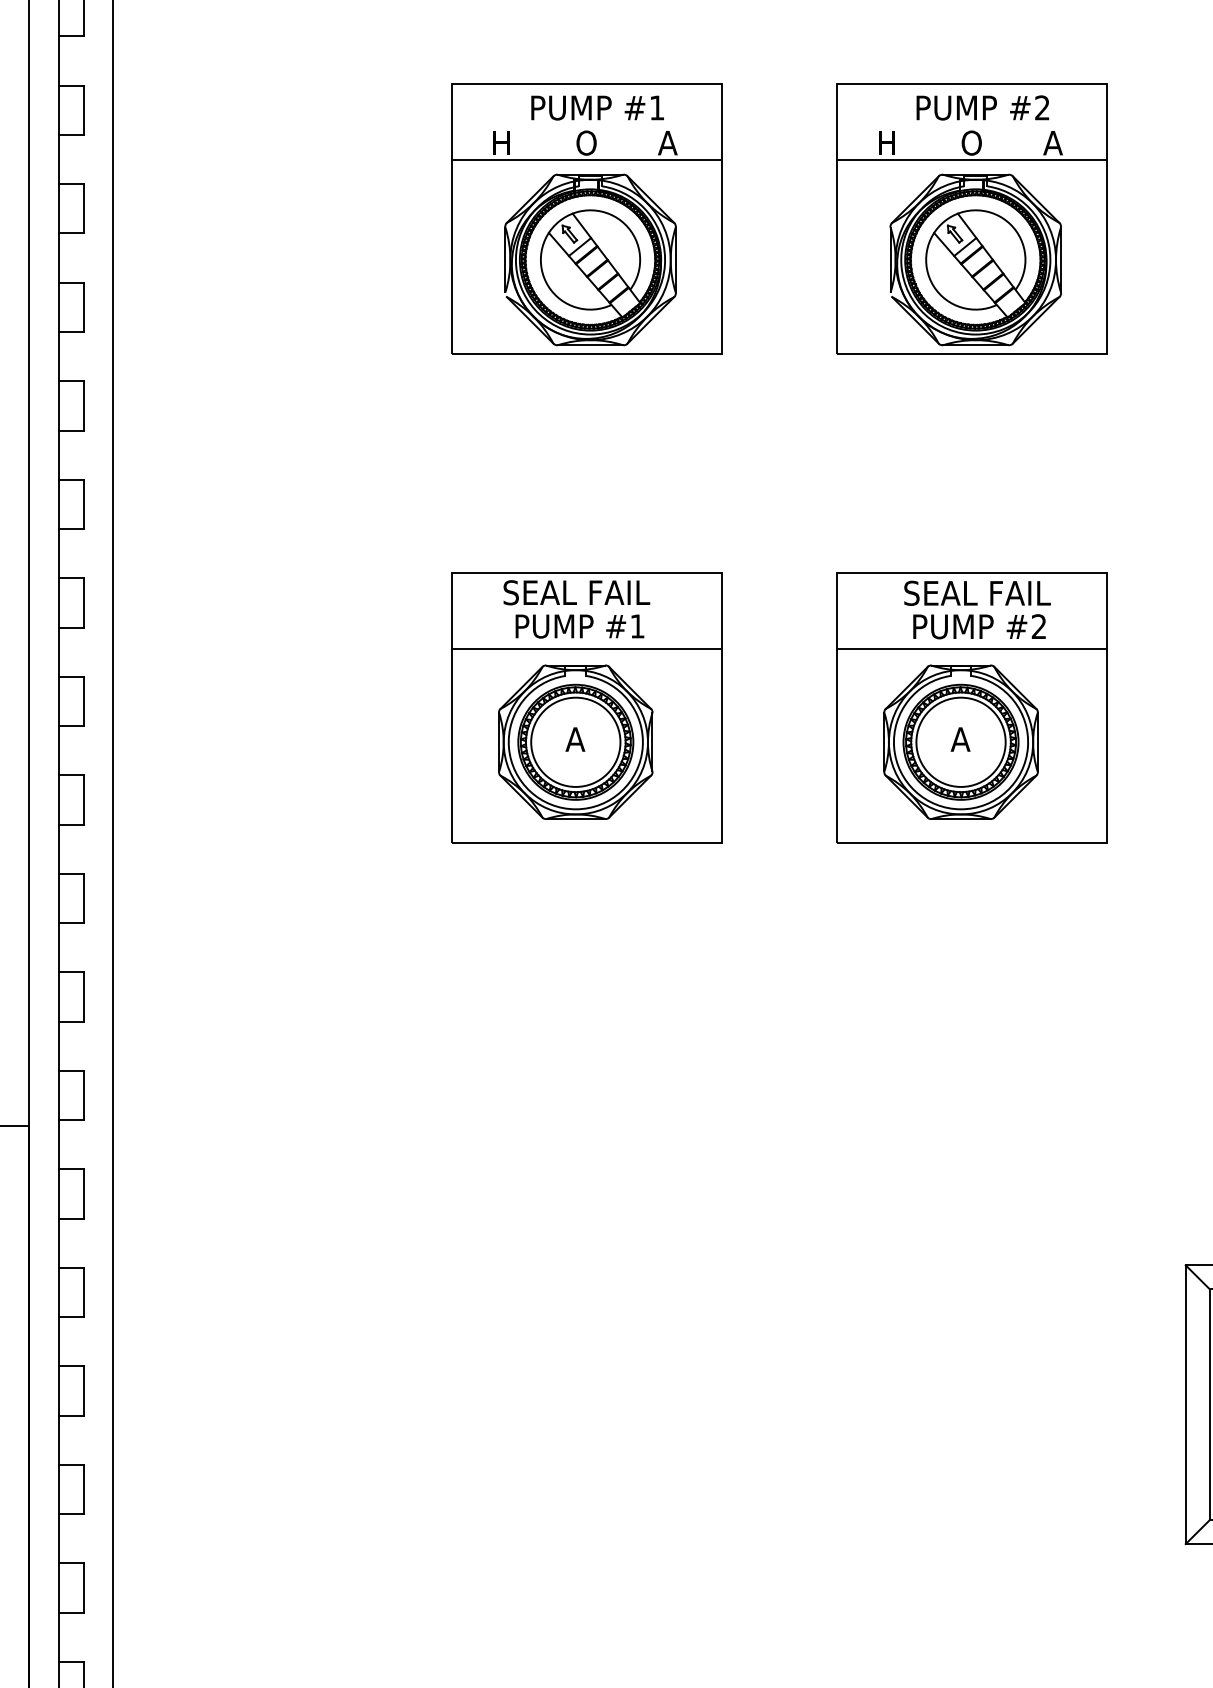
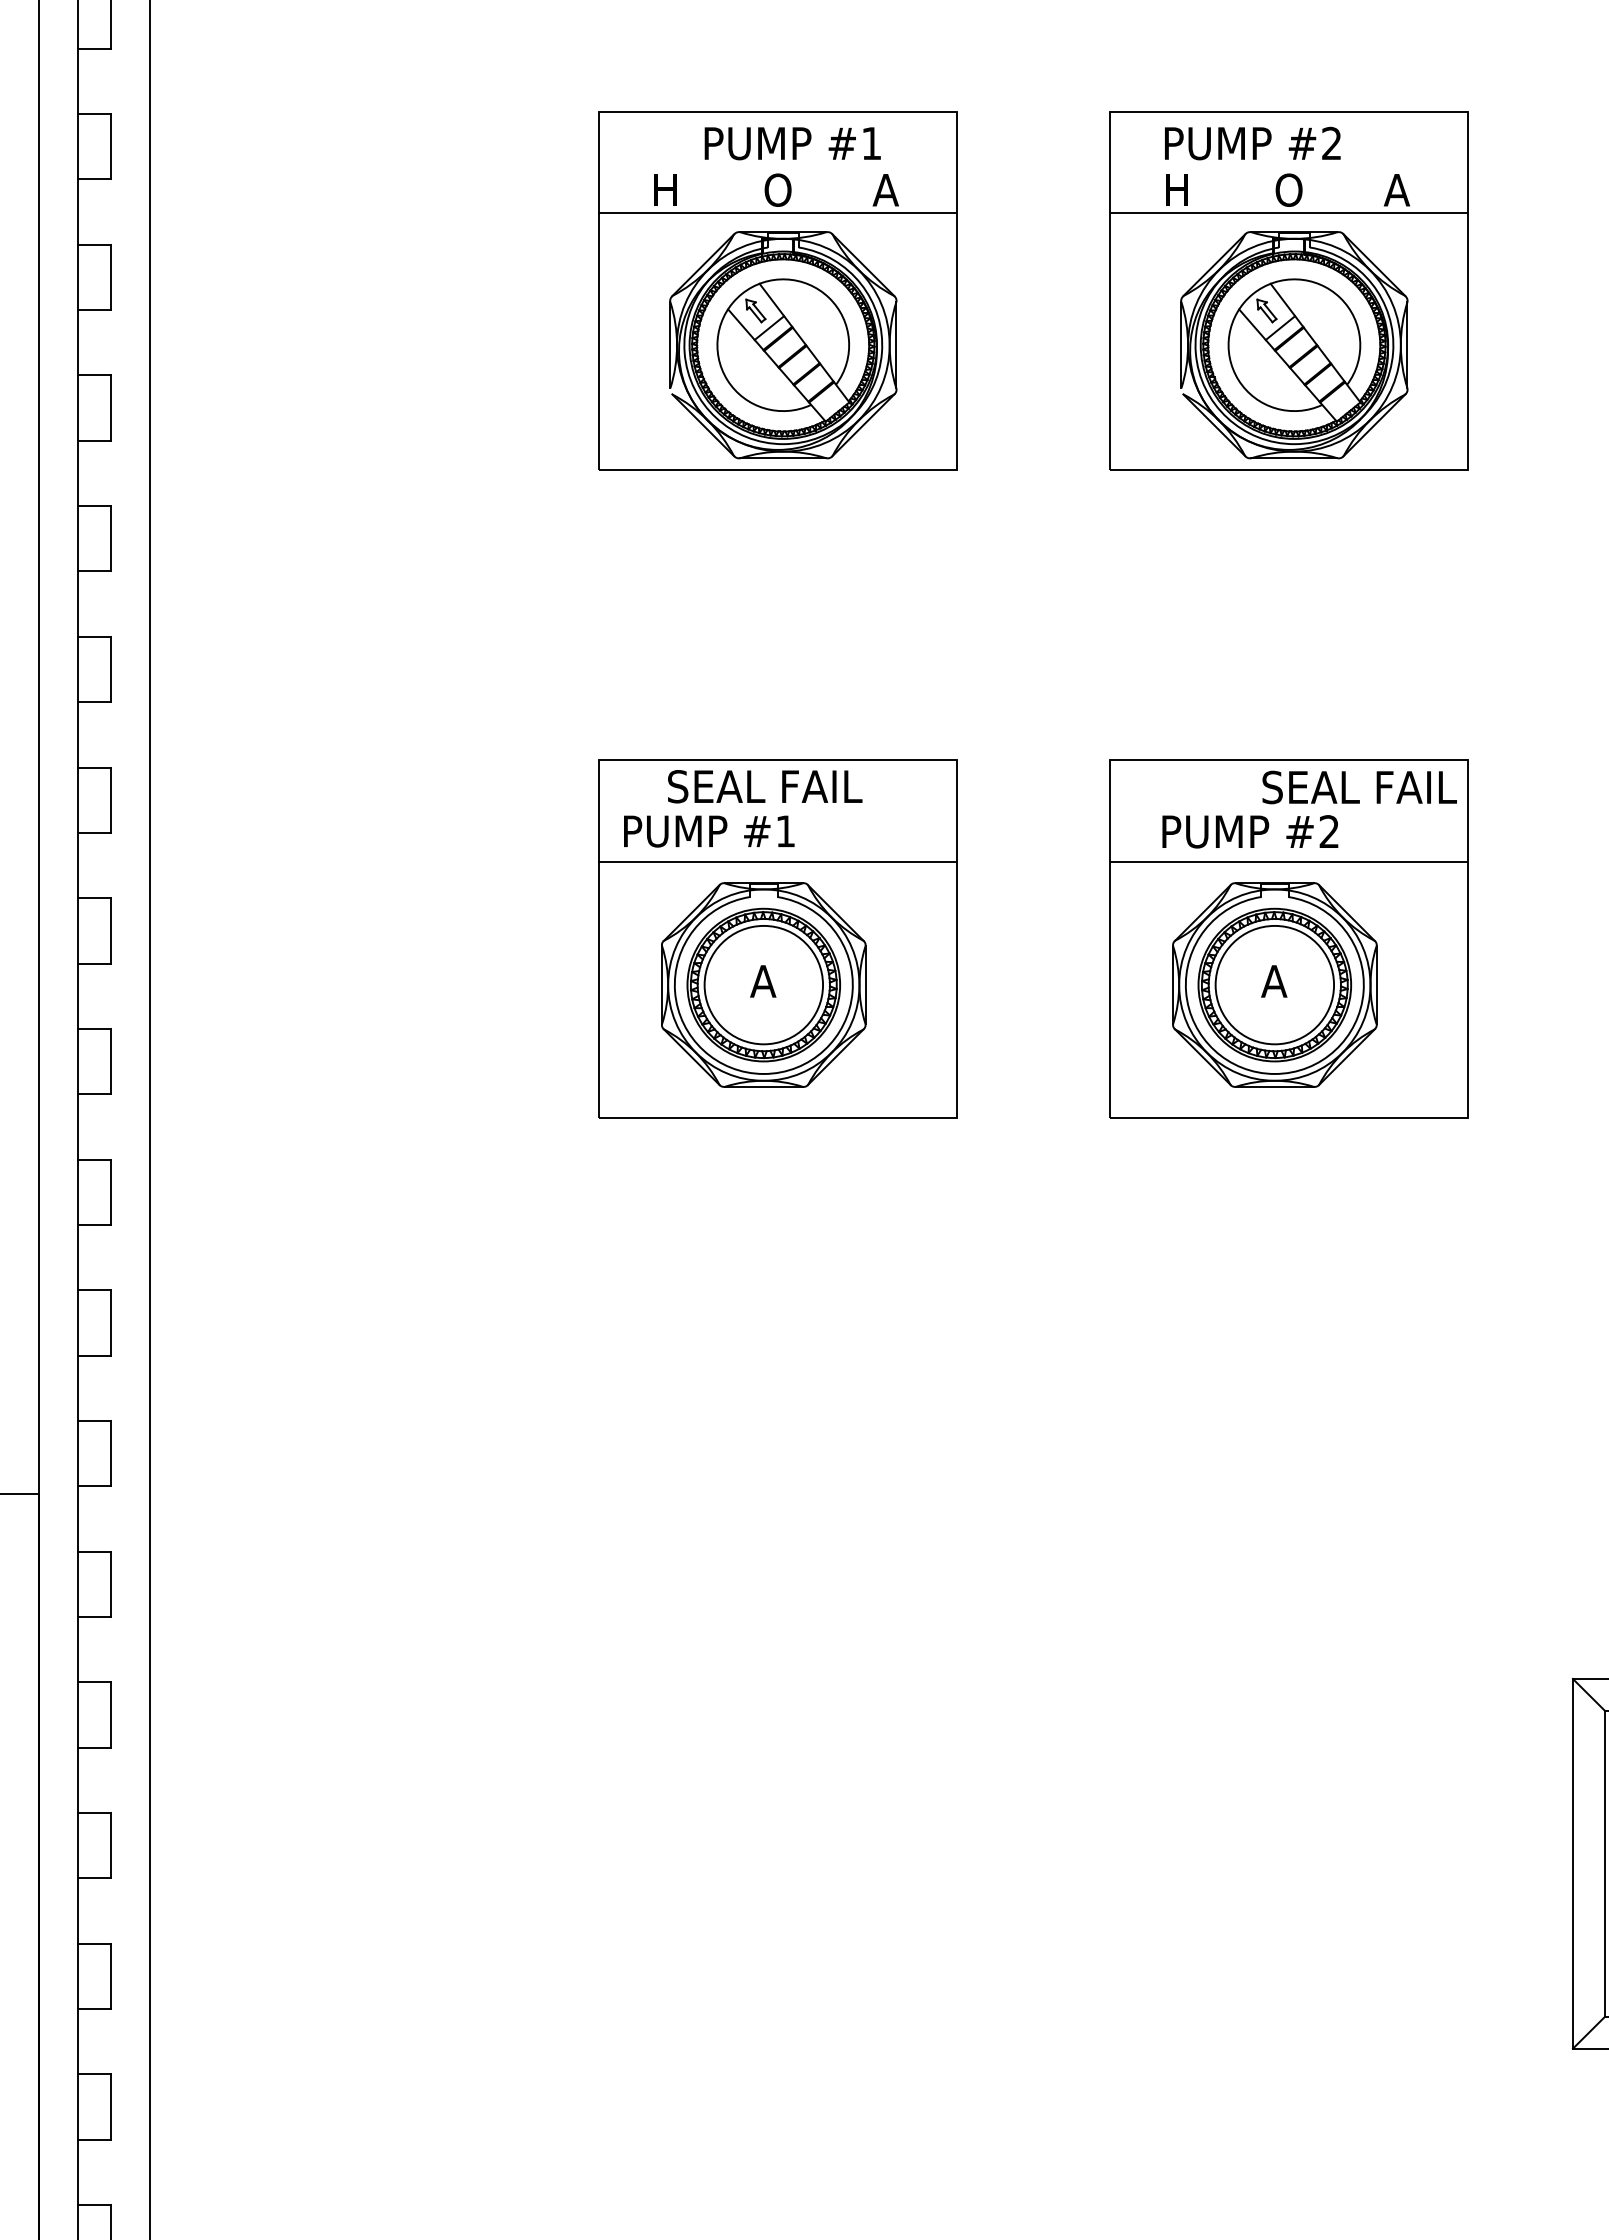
text: (982, 107) -> (1252, 143), moved
text: (977, 593) -> (1359, 787), moved
text: (580, 626) -> (709, 831), moved
text: (979, 626) -> (1250, 831), moved

